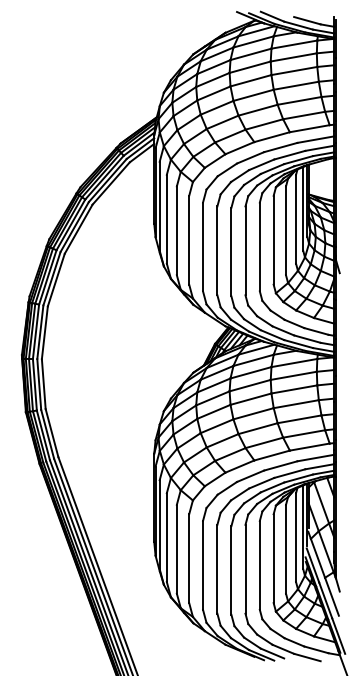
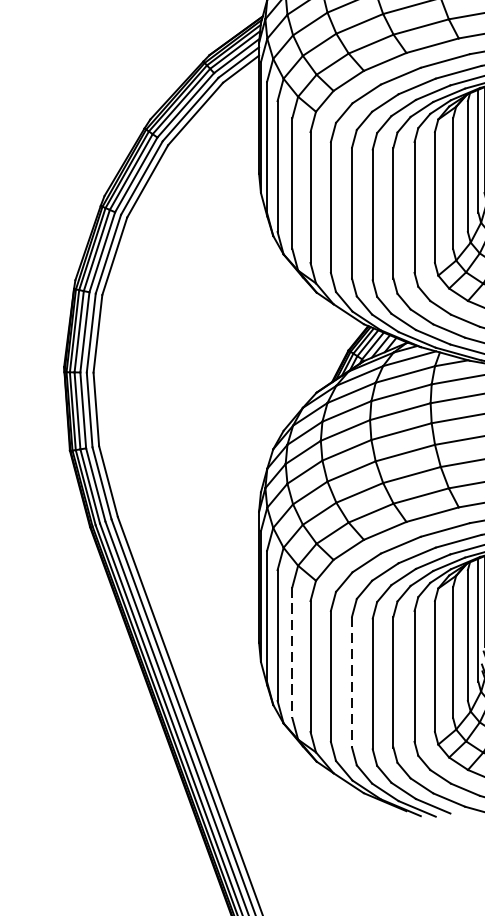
line: (176, 549) -> (291, 653), solid -> dashed
line: (217, 569) -> (352, 682), solid -> dashed

